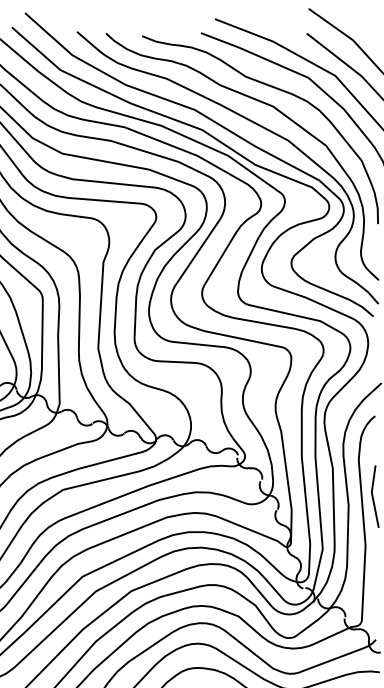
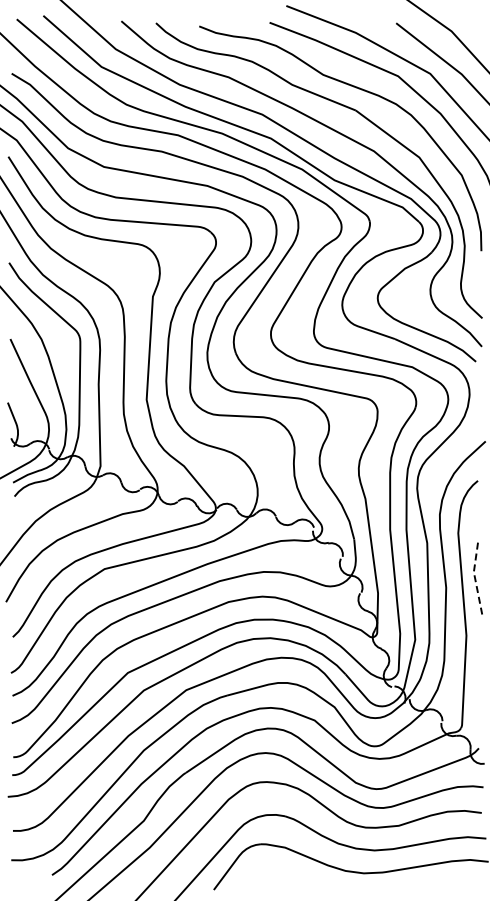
line: (372, 496) -> (474, 576), solid -> dashed

